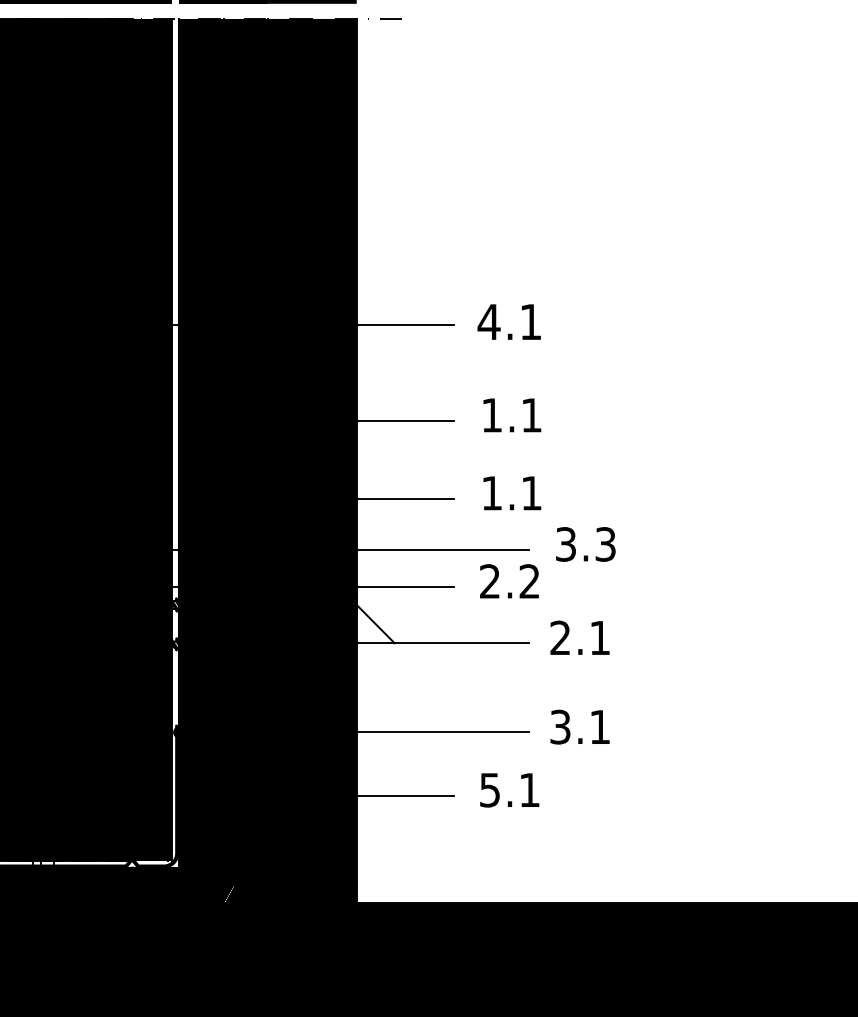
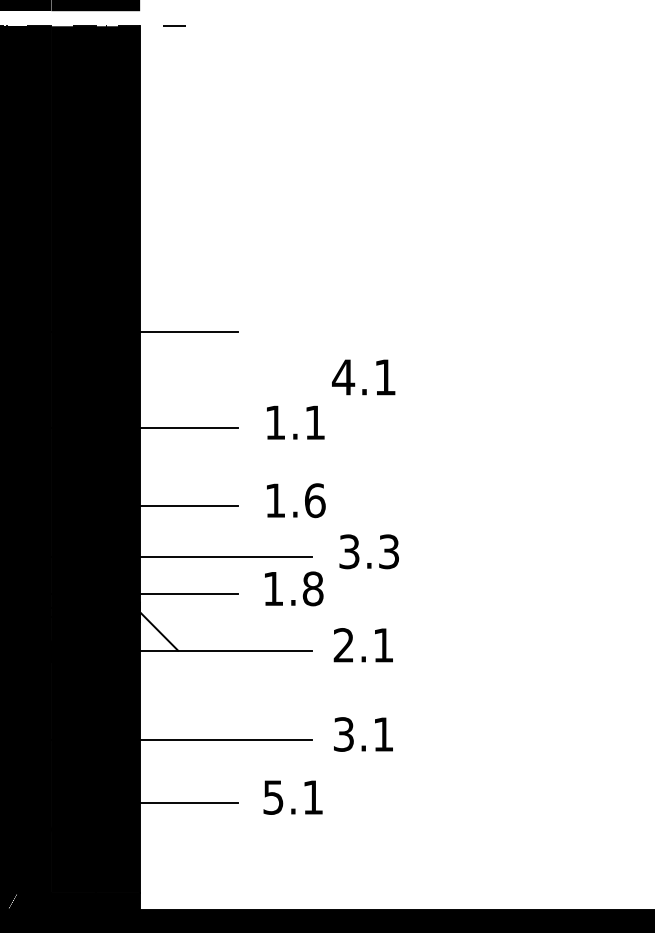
text: (508, 321) -> (362, 376), moved
text: (531, 493) -> (314, 500), 1.1 -> 1.6
text: (510, 581) -> (293, 588), 2.2 -> 1.8

